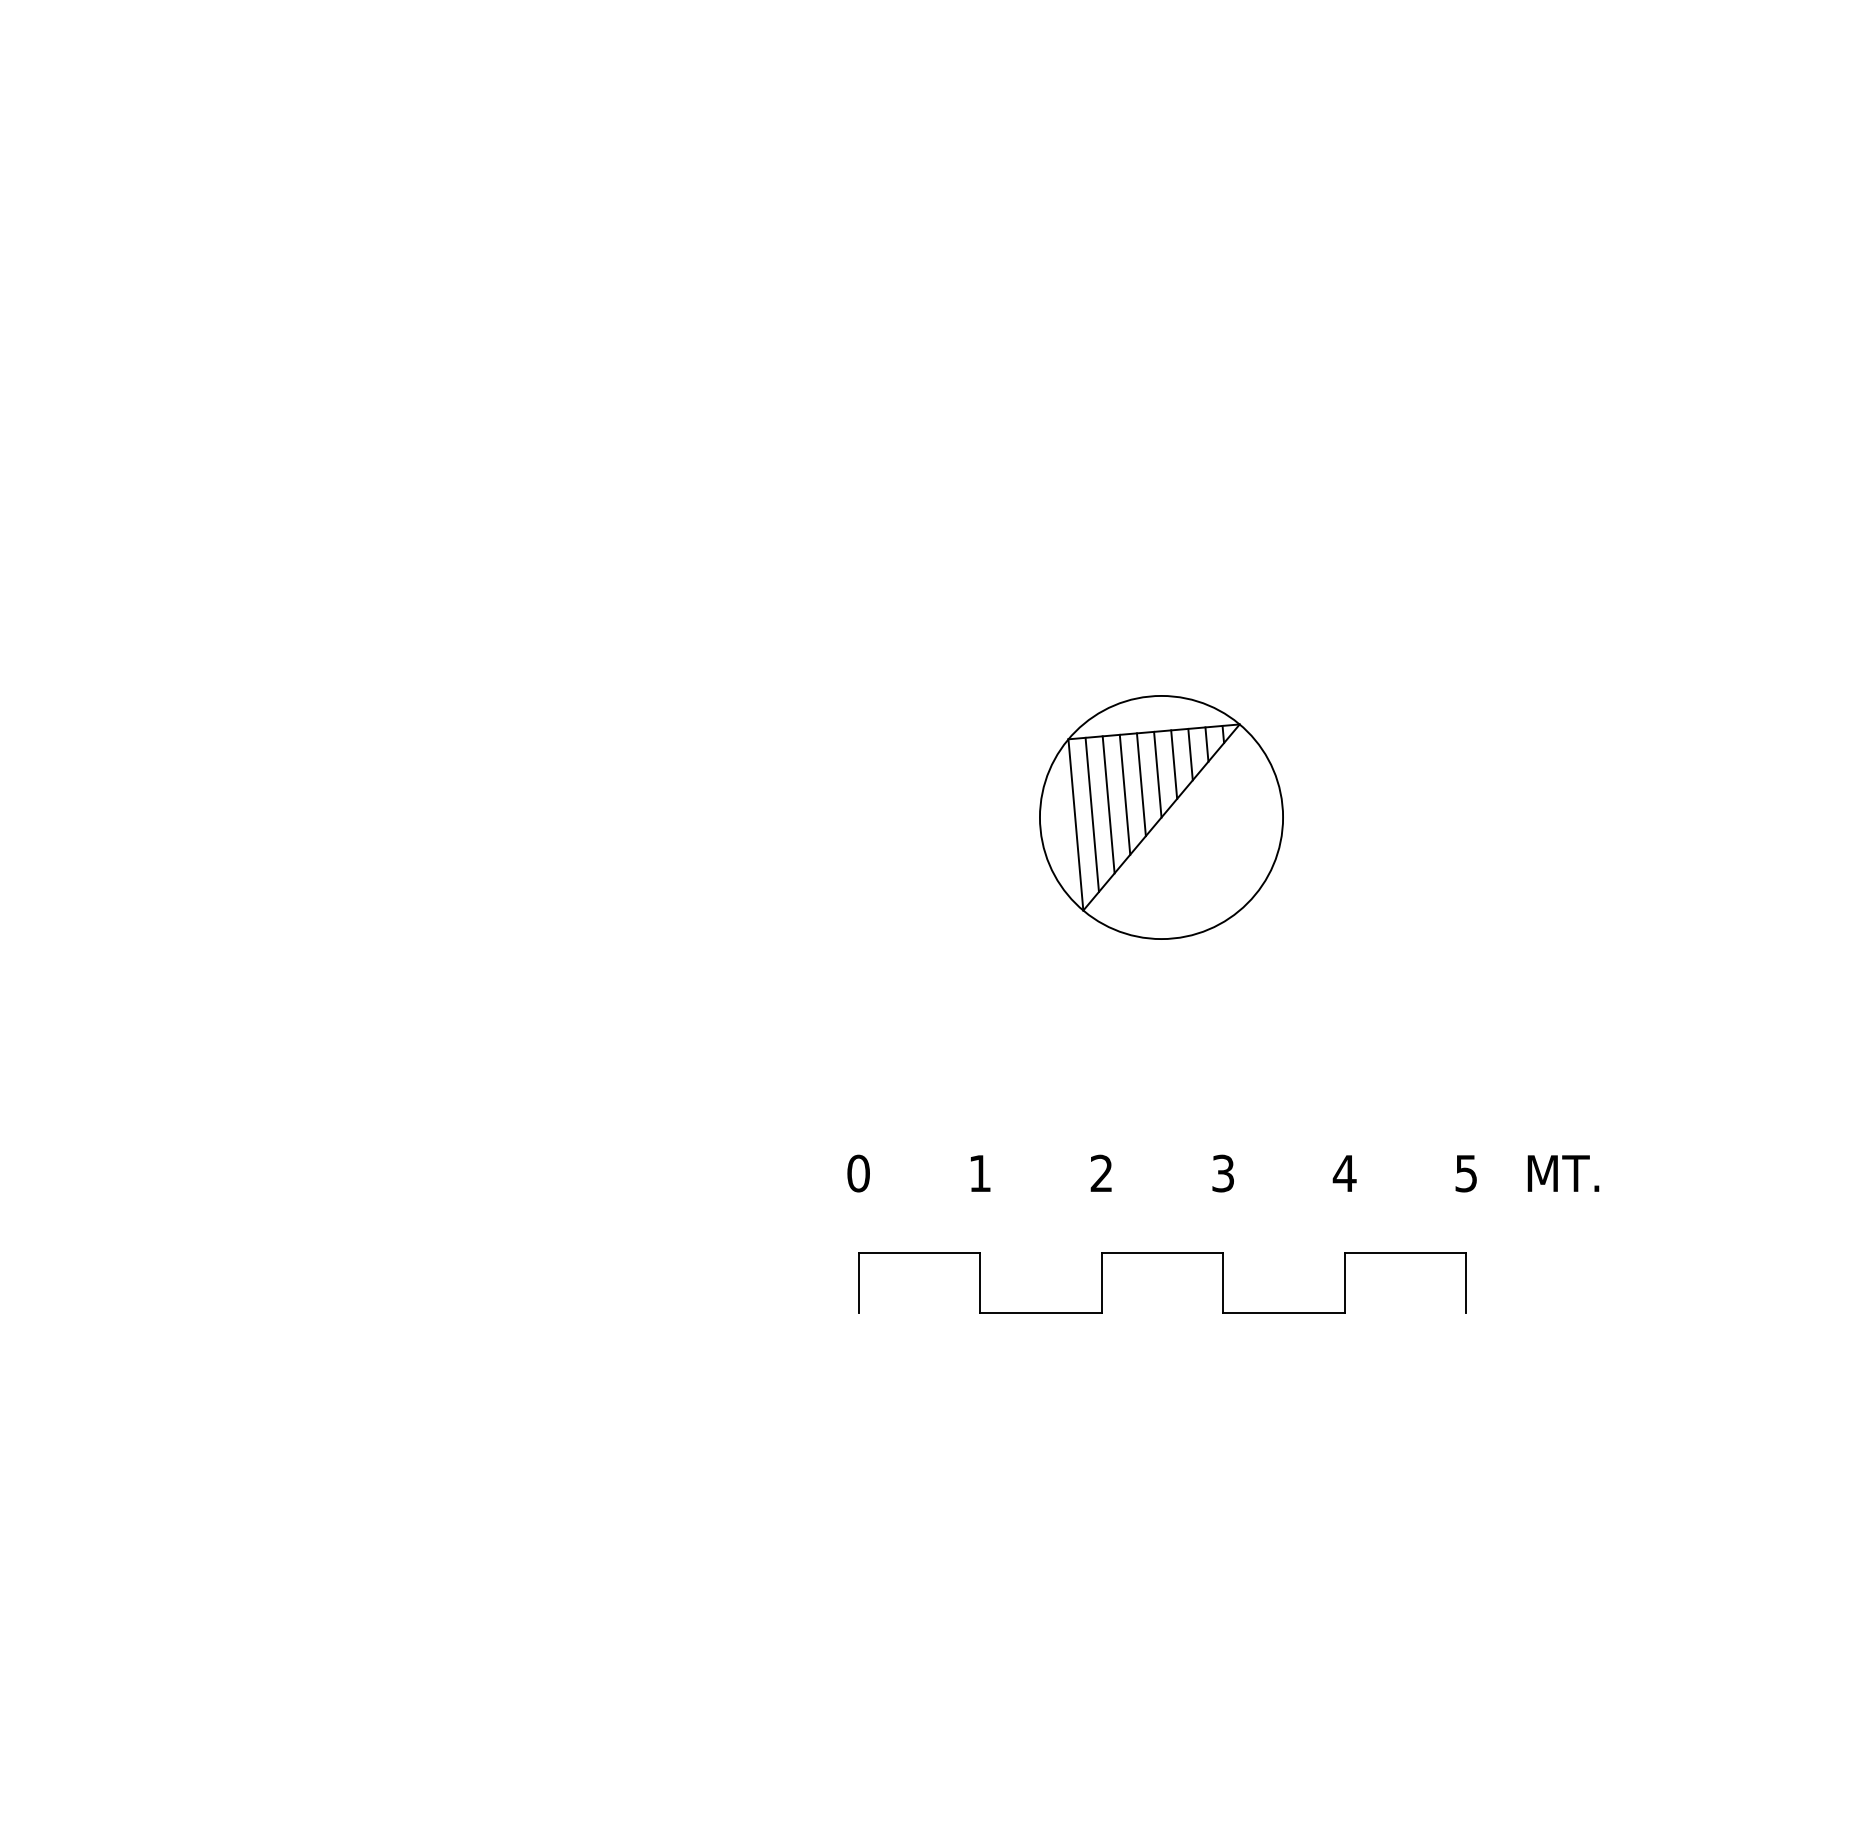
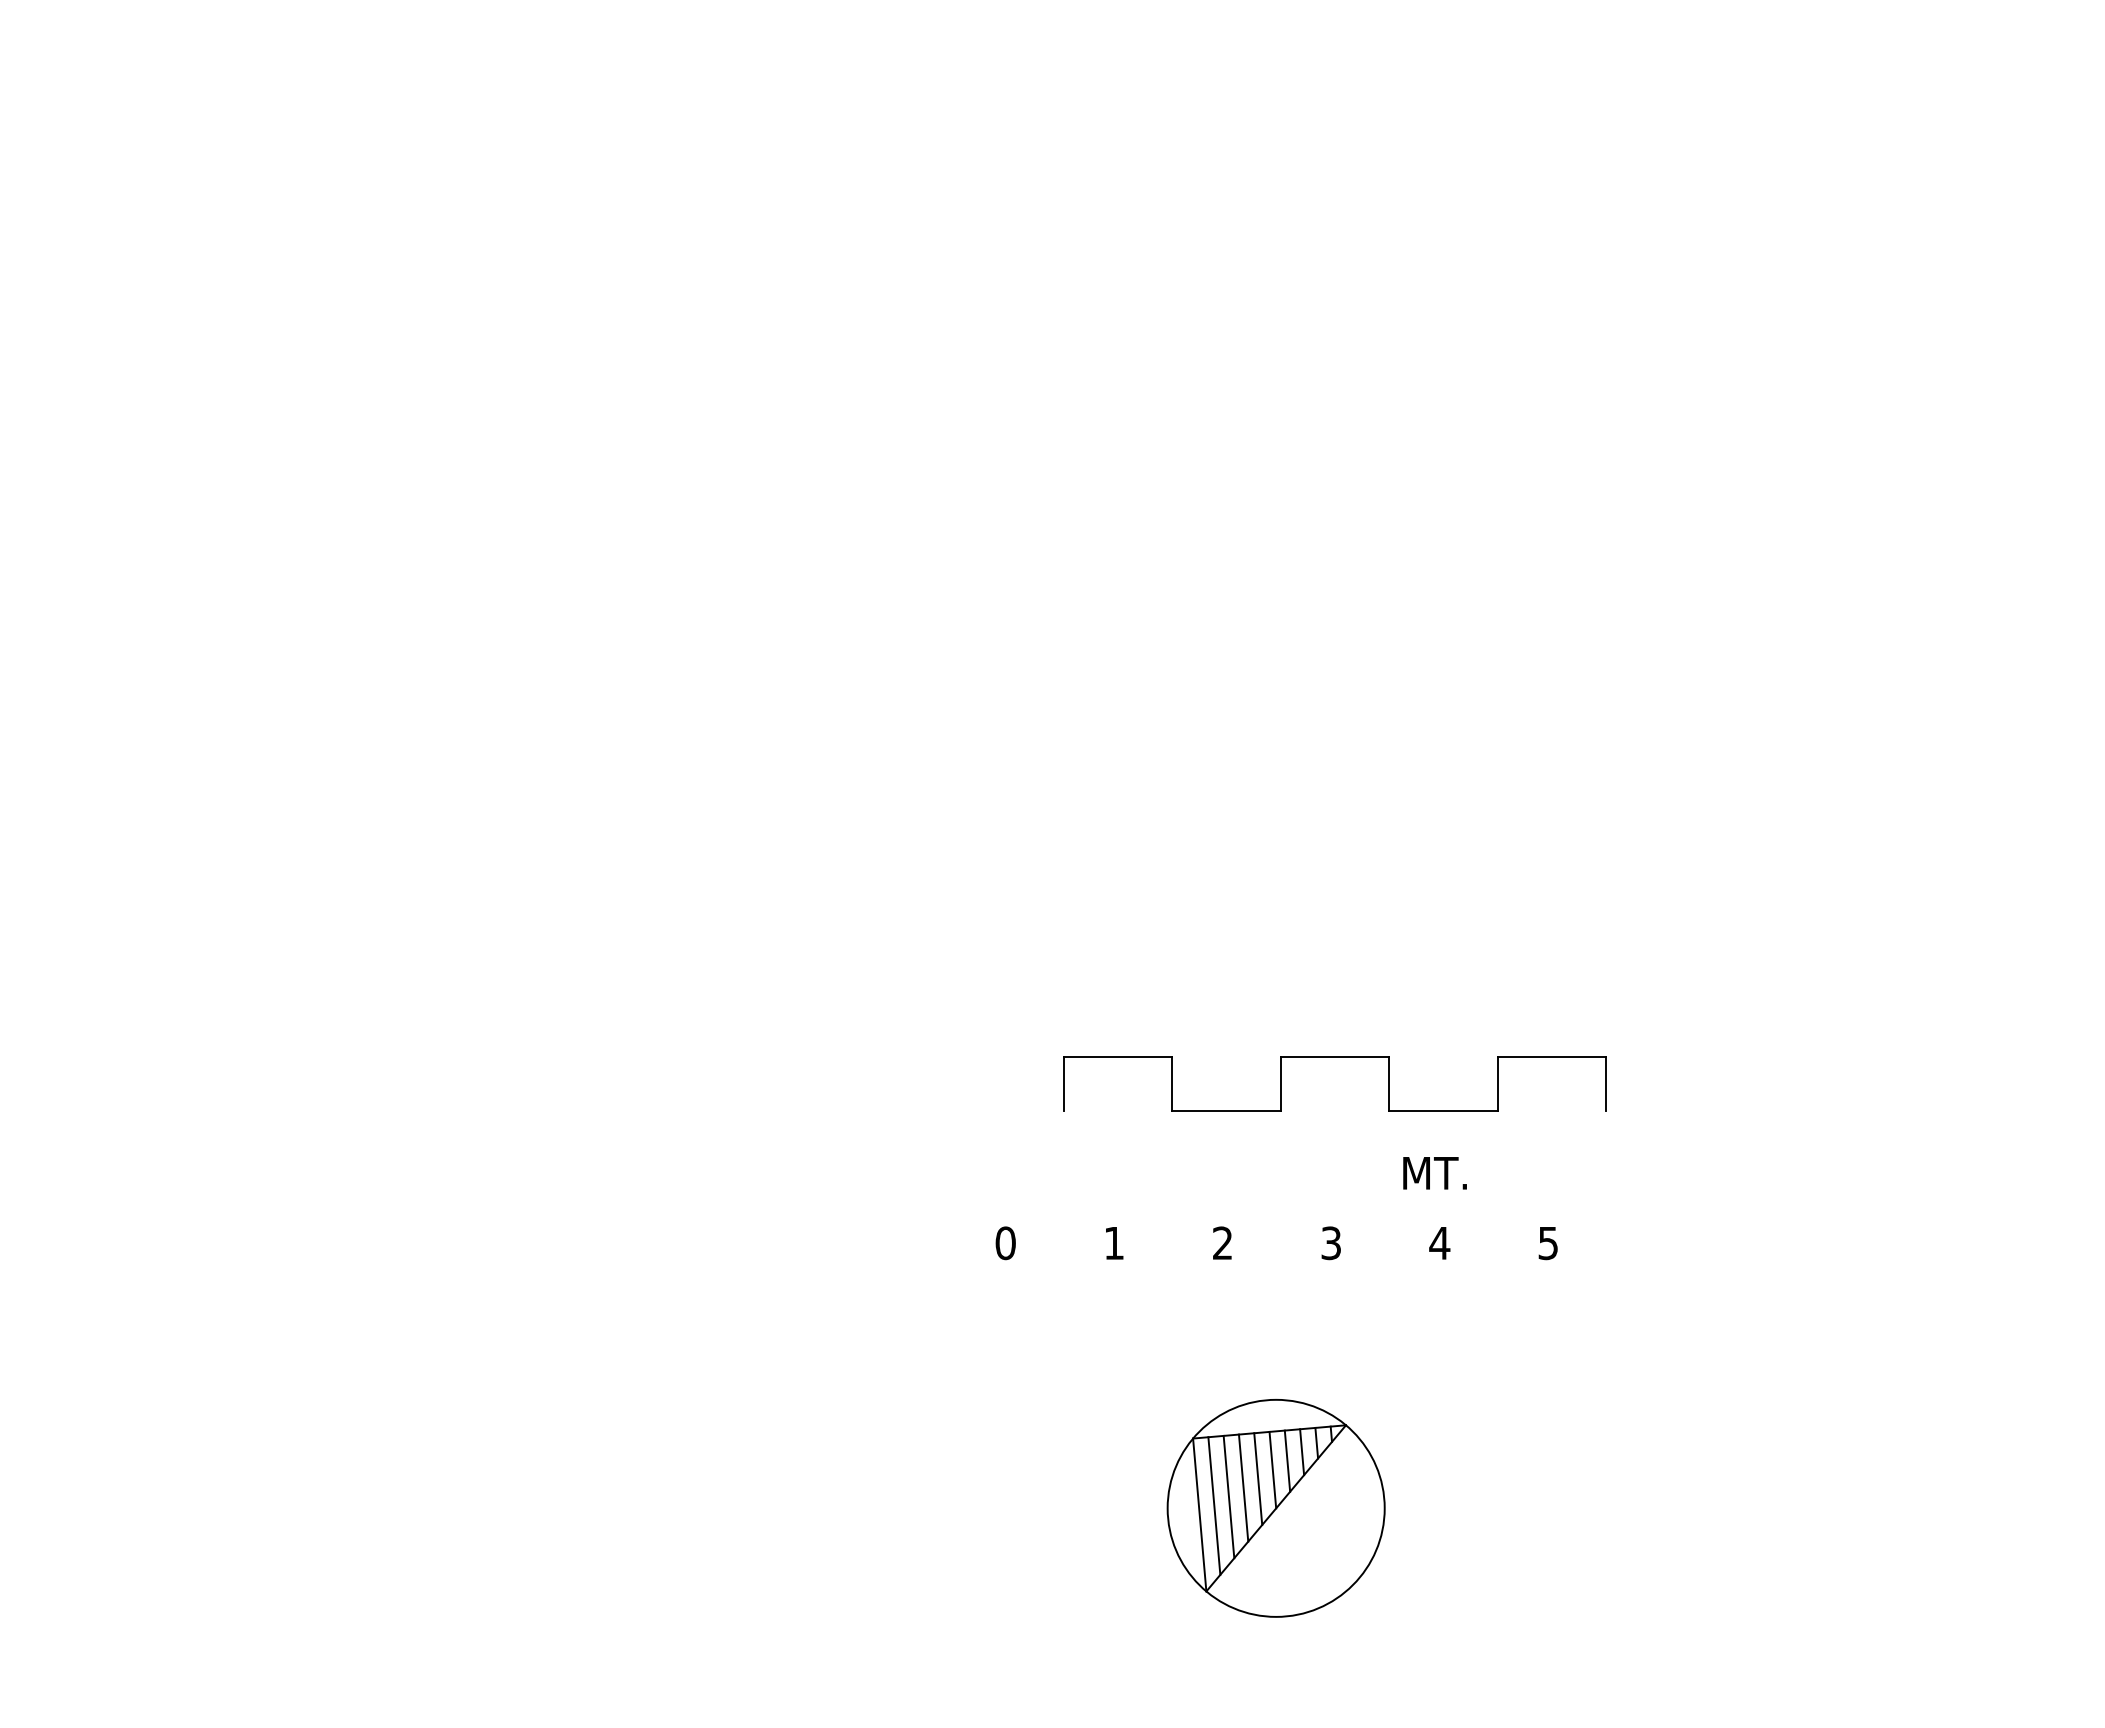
part: (1160, 817) -> (1275, 1508), moved
text: (1562, 1173) -> (1434, 1173), moved
part: (1161, 1253) -> (1334, 1057), moved

